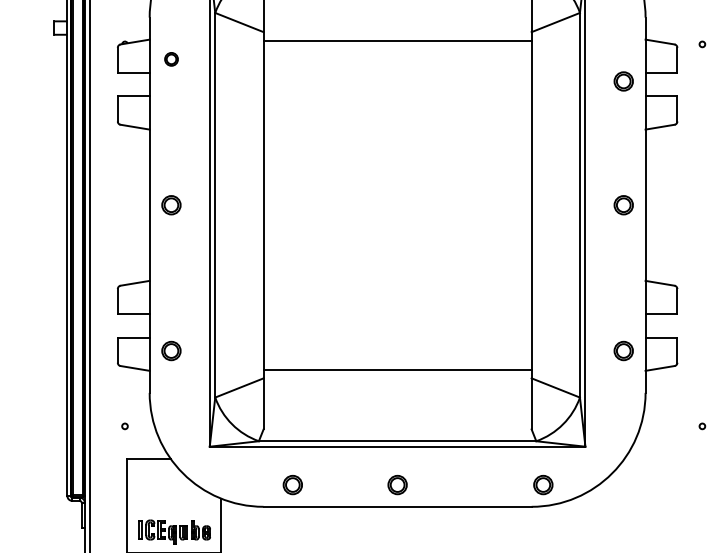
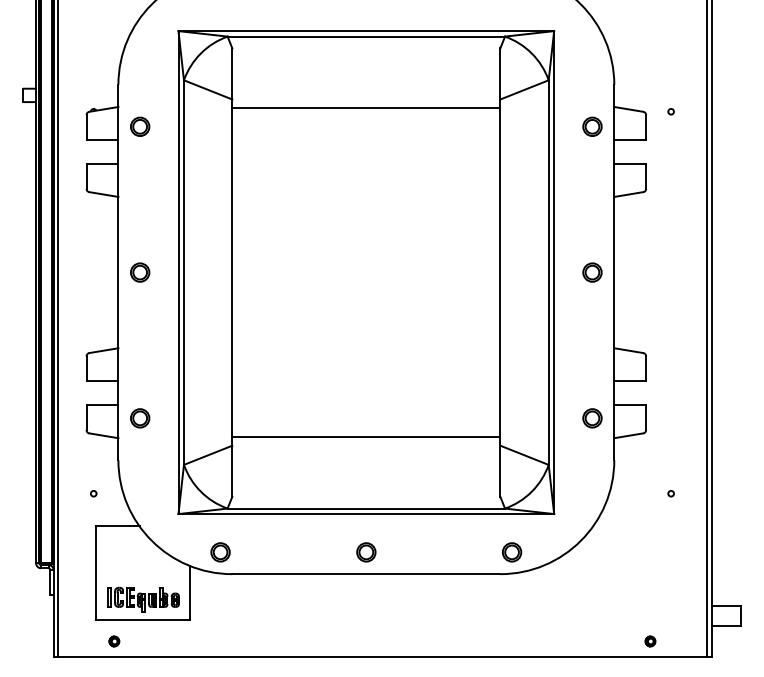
part: (171, 59) -> (140, 126), size x1.43
part: (623, 81) -> (592, 126), moved
part: (292, 485) -> (220, 552), moved

